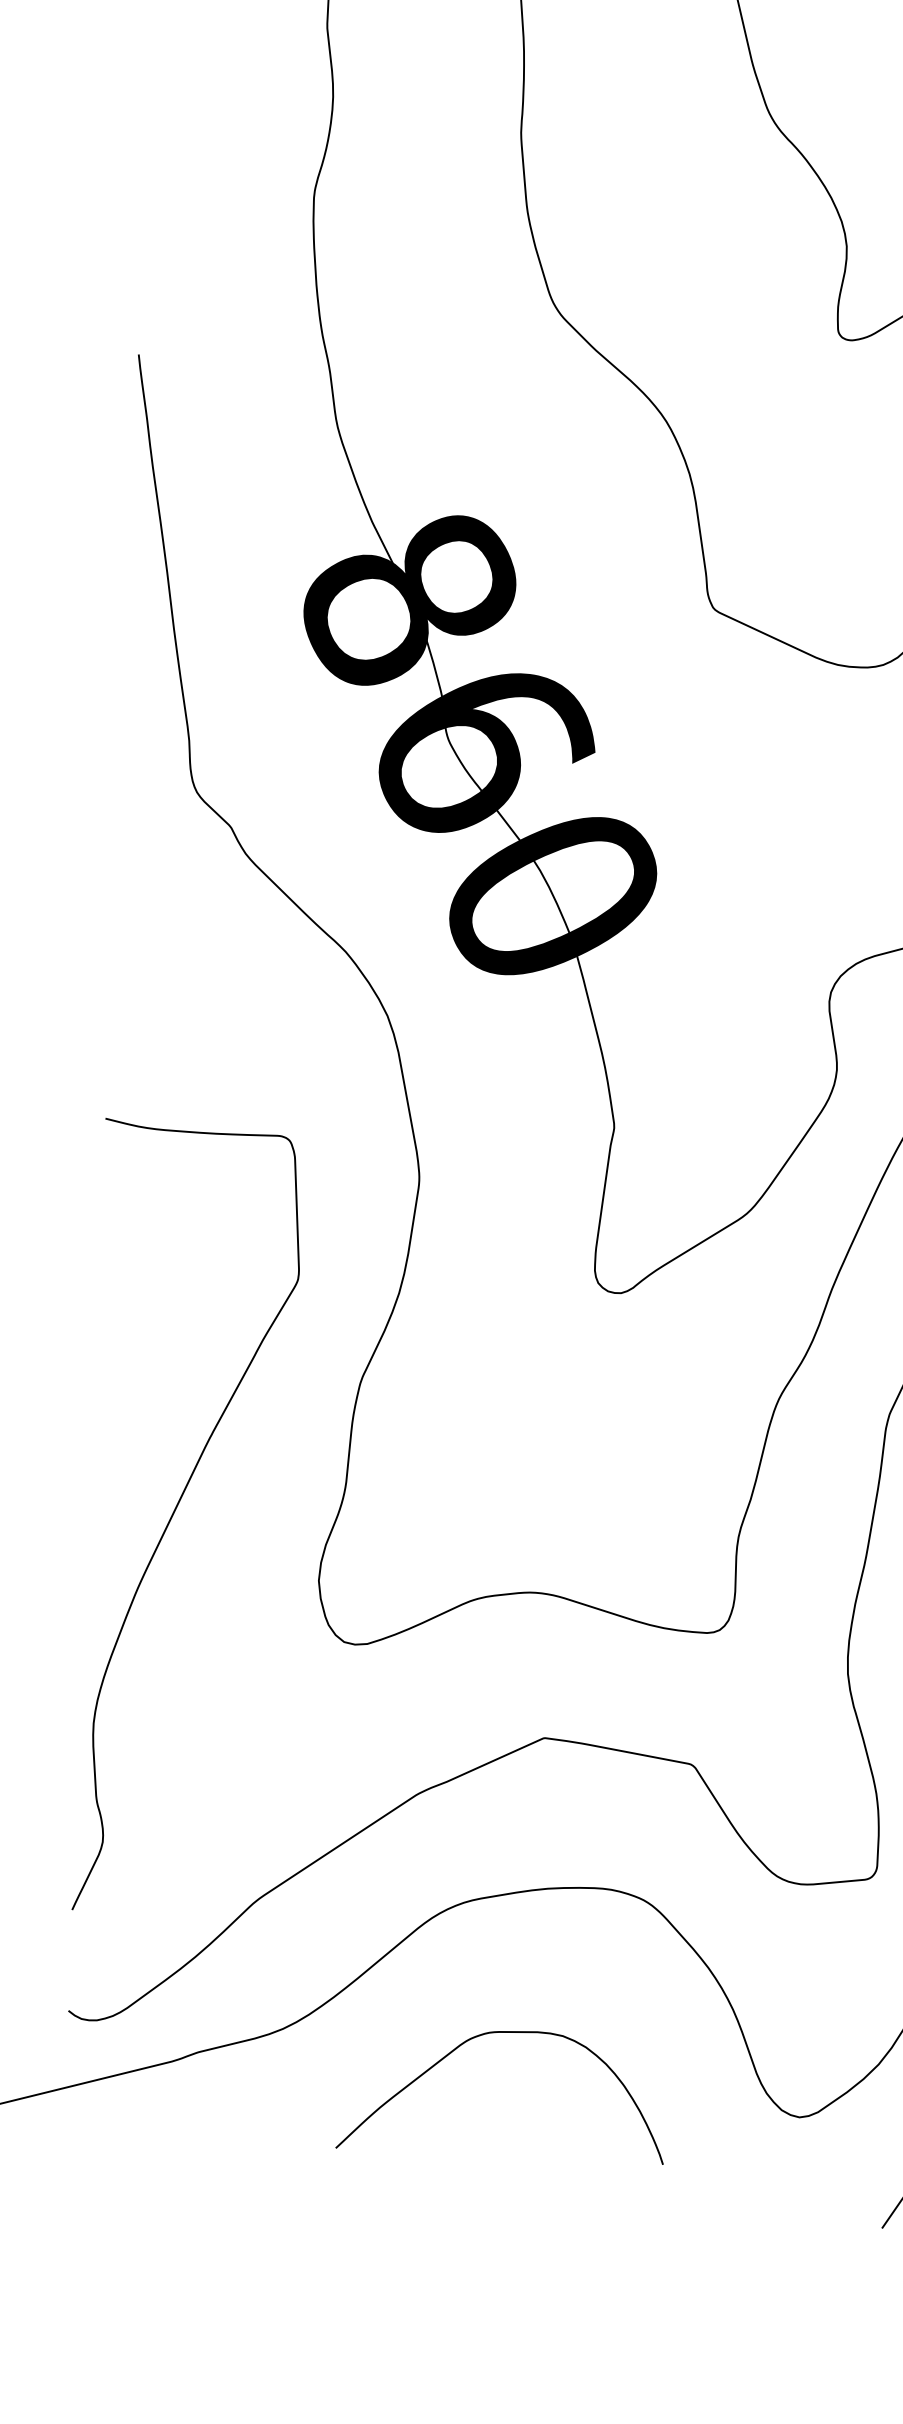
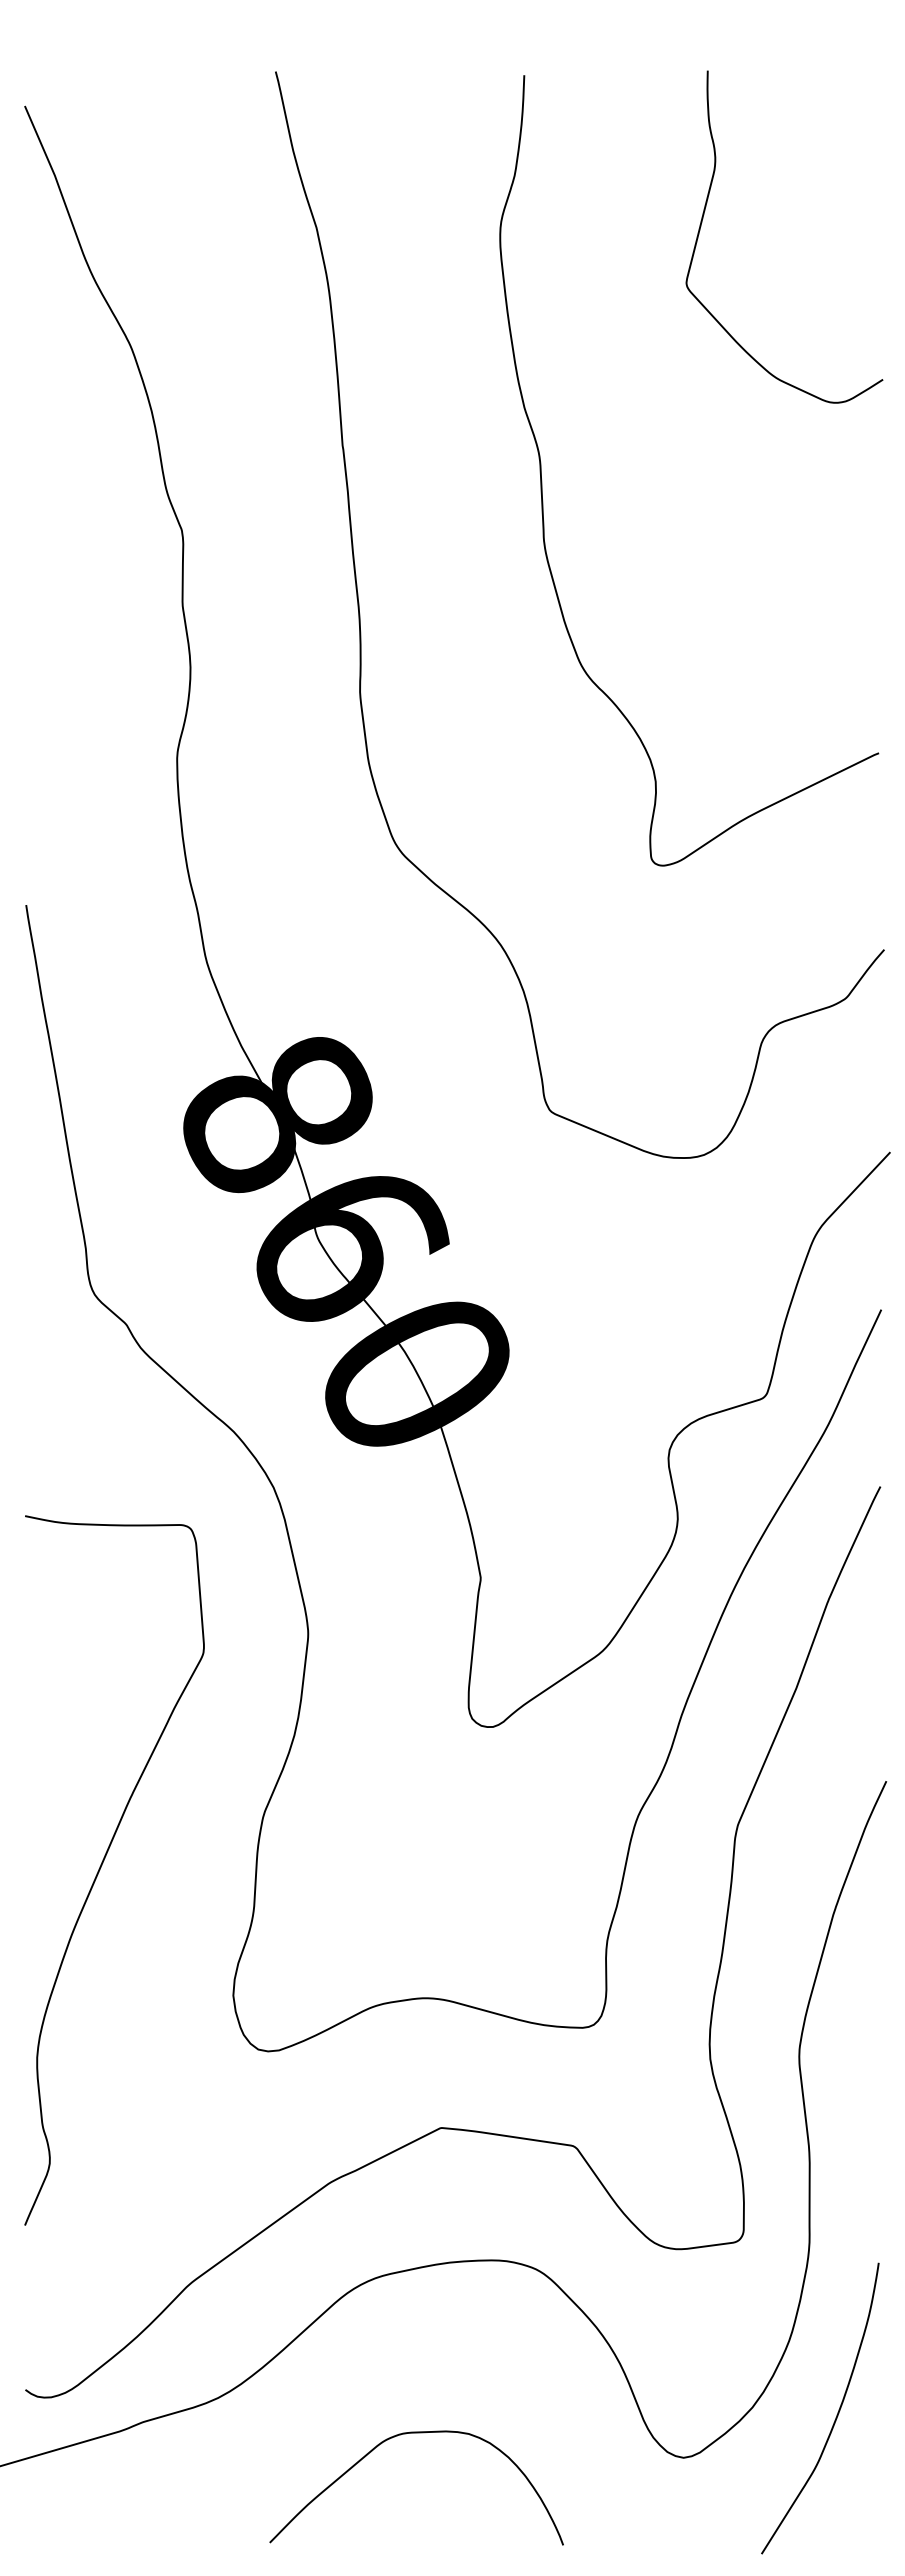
curve: (175, 1512) -> (102, 1865), moved
curve: (493, 2033) -> (406, 2434), moved

